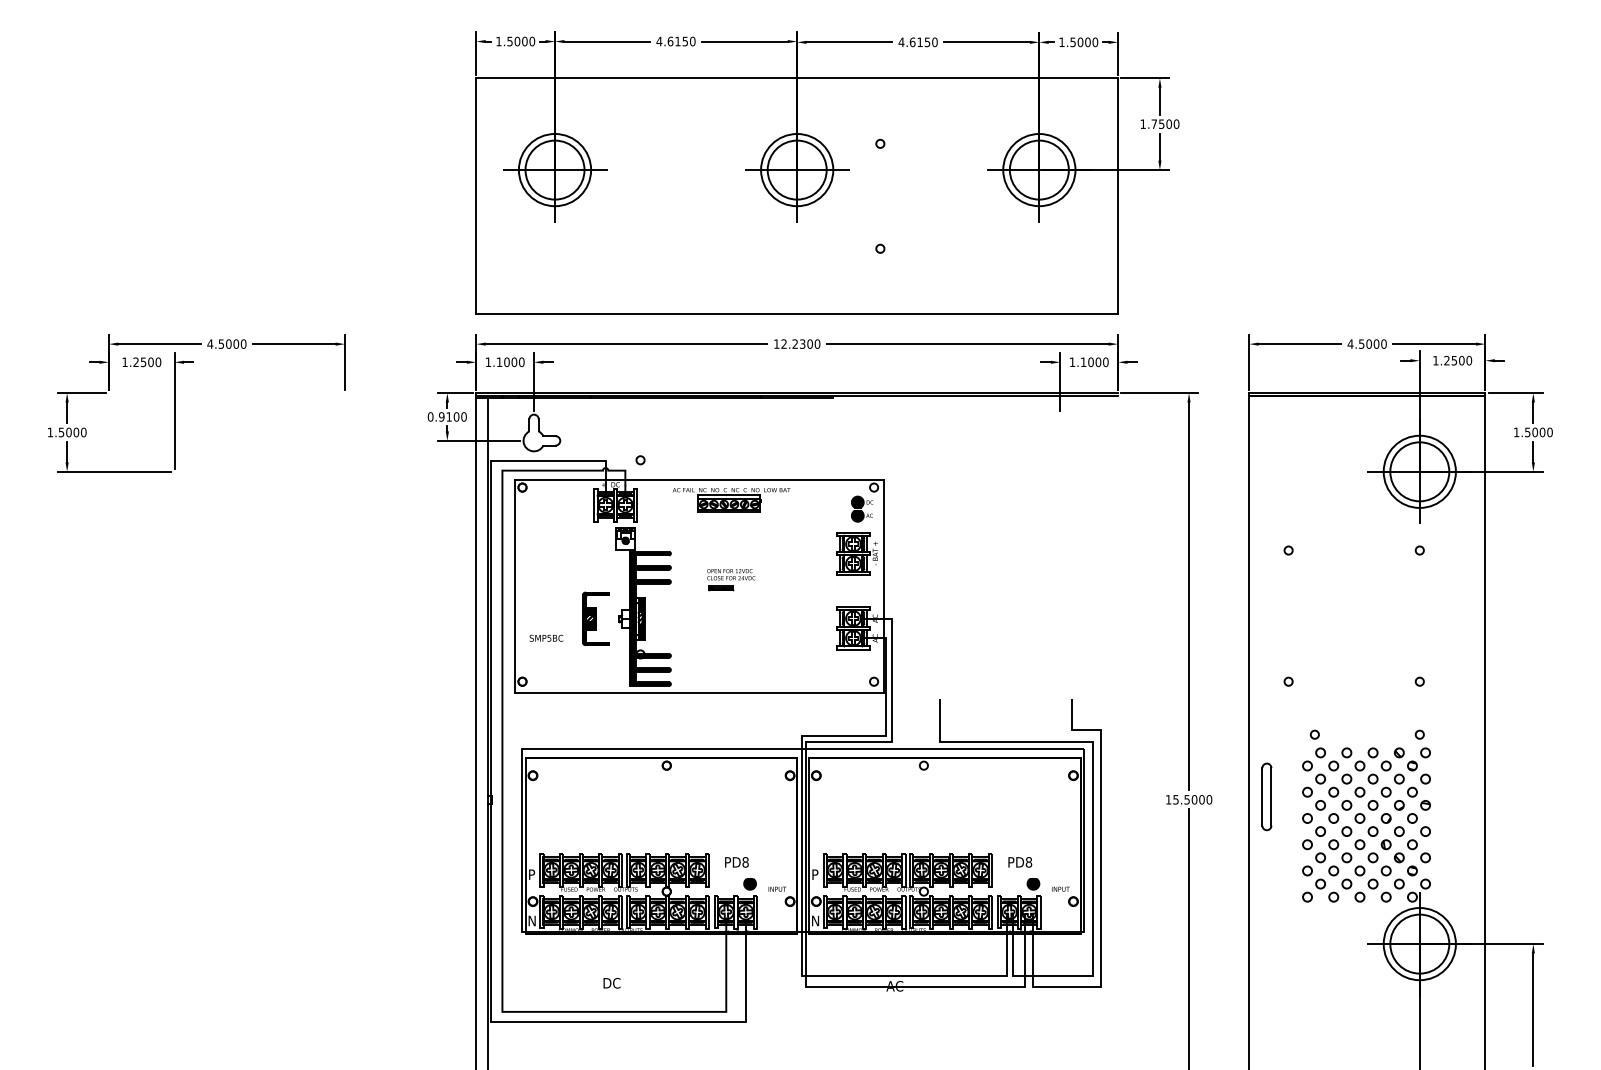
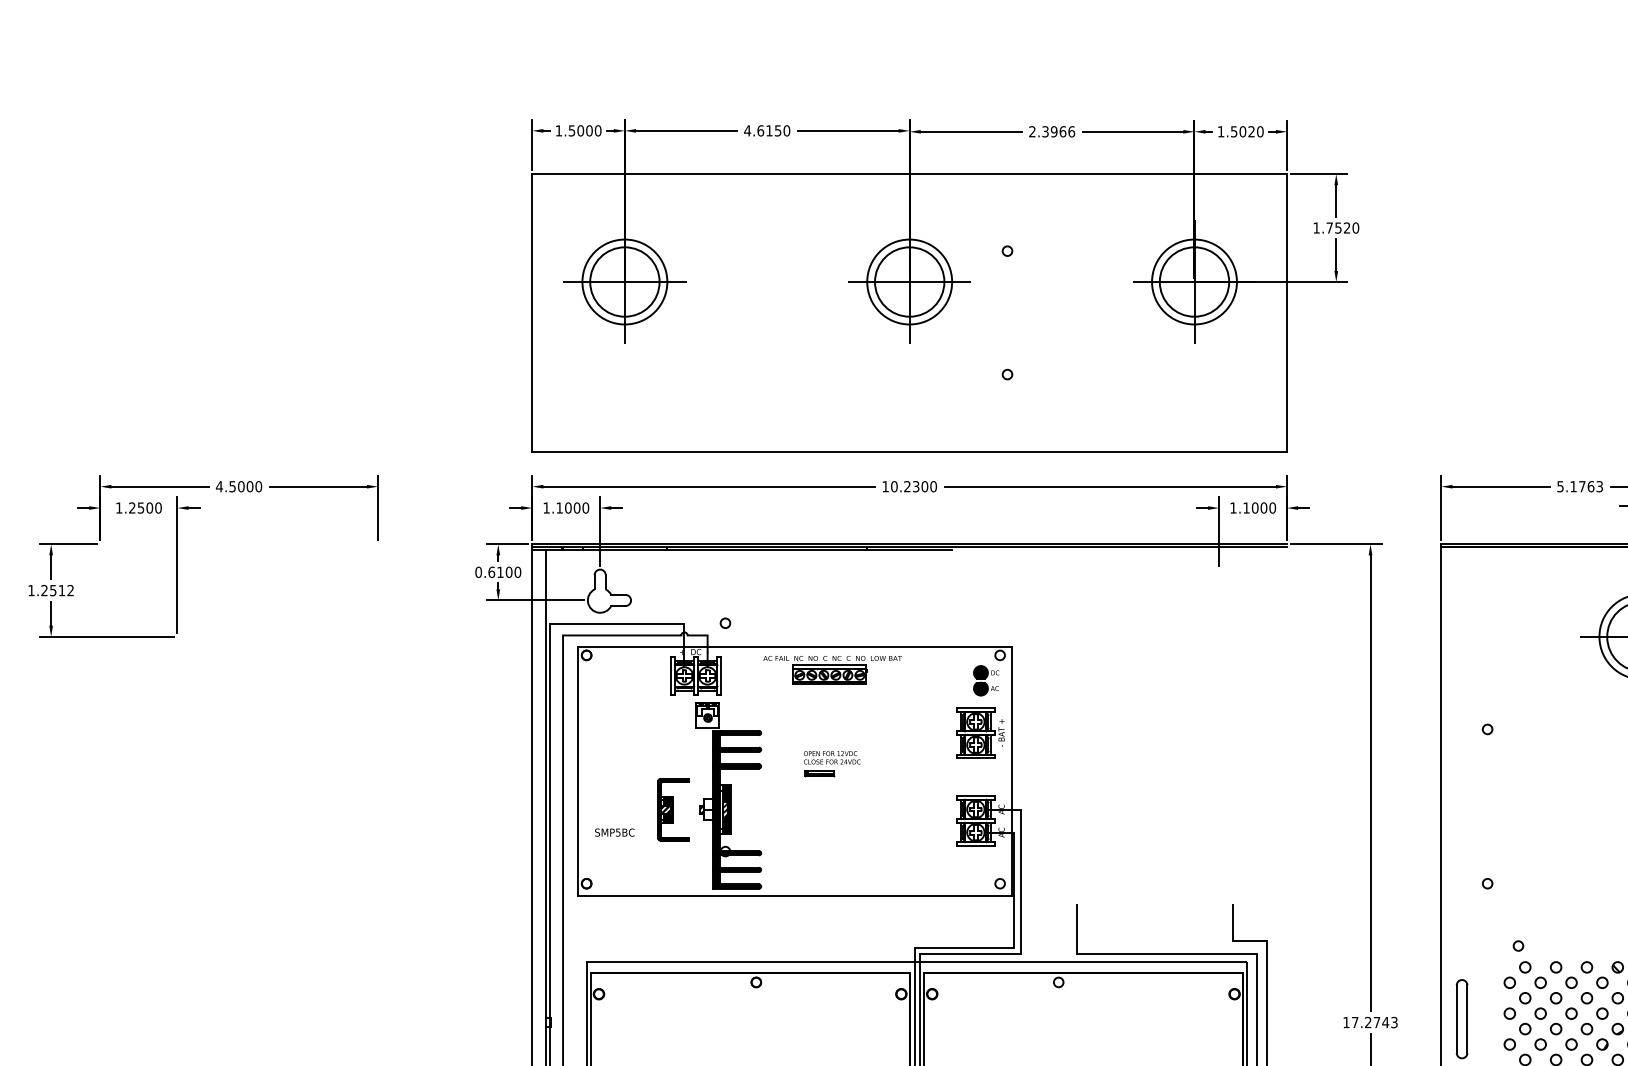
text: (917, 42) -> (1051, 131), 4.6150 -> 2.3966
text: (1087, 42) -> (1251, 131), 1.5000 -> 1.5020
text: (1169, 123) -> (1347, 227), 1.7500 -> 1.7520
text: (784, 343) -> (894, 485), 12.2300 -> 10.2300
text: (1366, 343) -> (1579, 485), 4.5000 -> 5.1763
text: (441, 416) -> (491, 571), 0.9100 -> 0.6100
text: (72, 432) -> (57, 590), 1.5000 -> 1.2512
text: (1192, 799) -> (1374, 1022), 15.5000 -> 17.2743

